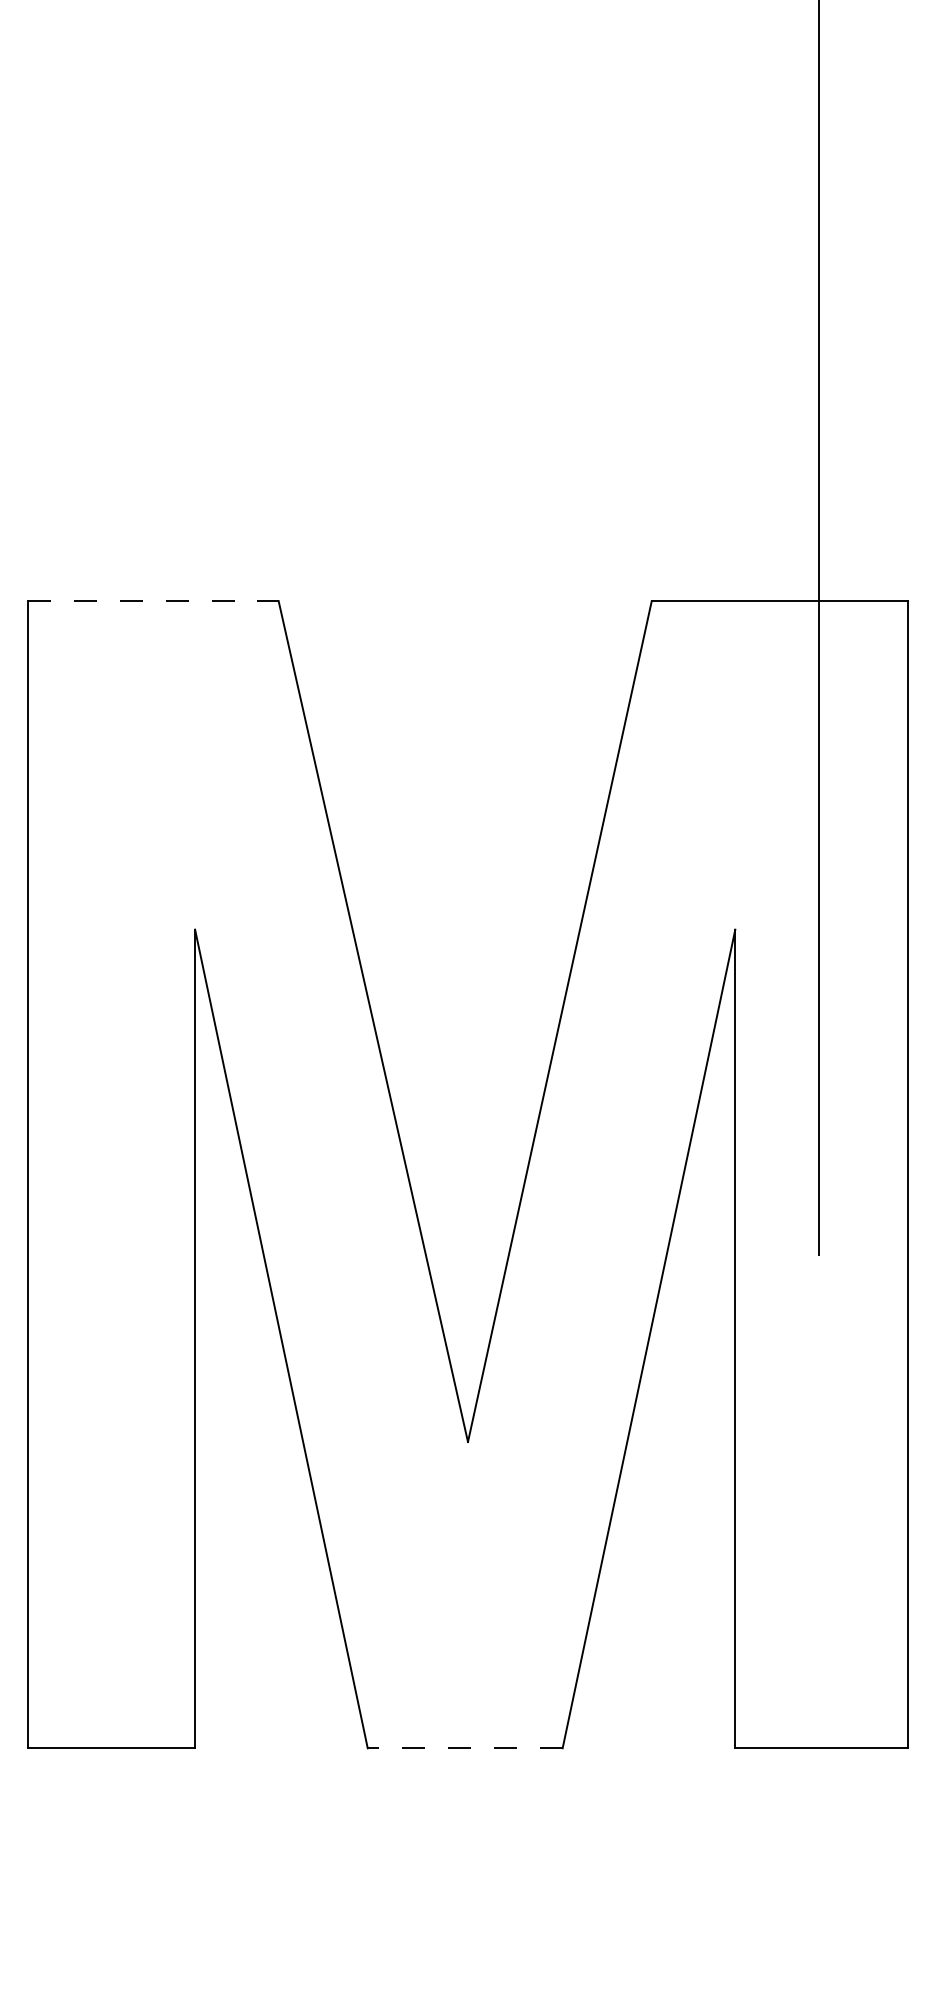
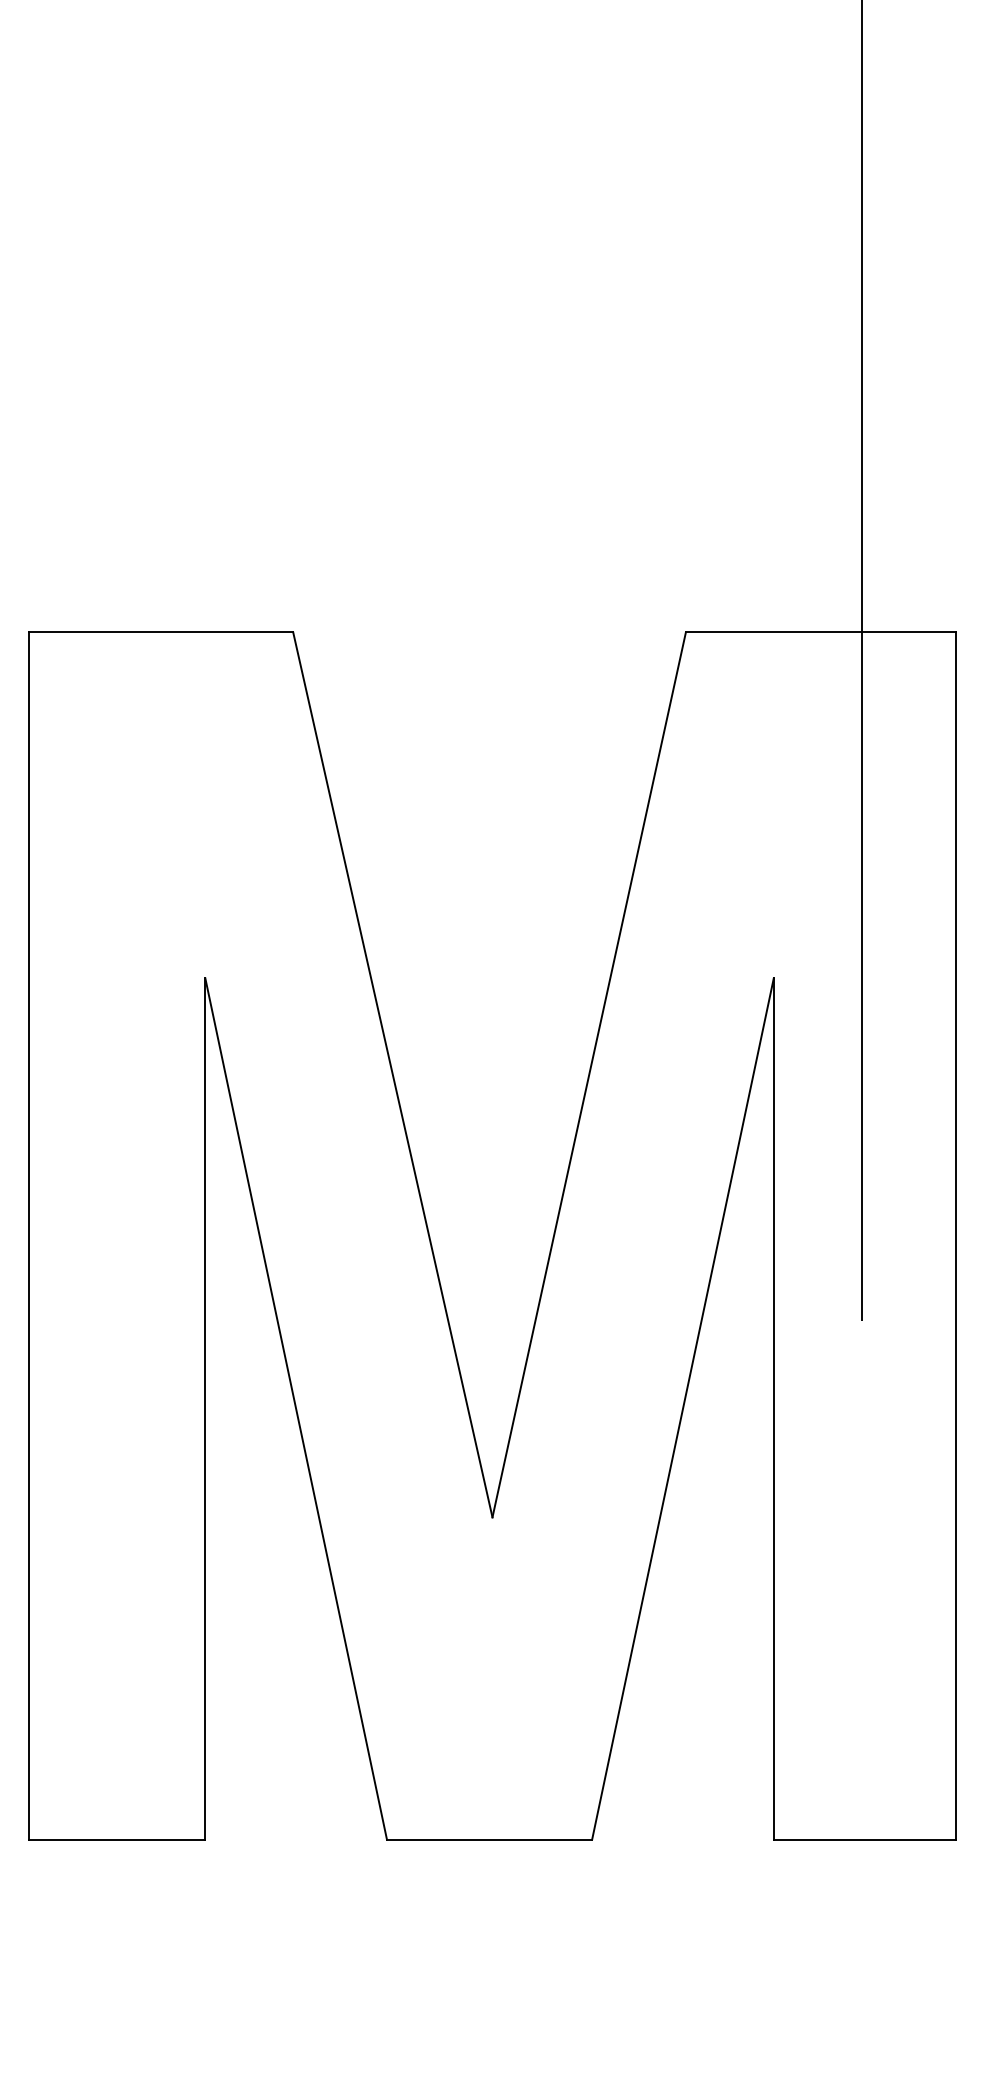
line: (153, 601) -> (161, 632), dashed -> solid
line: (465, 1748) -> (489, 1839), dashed -> solid

